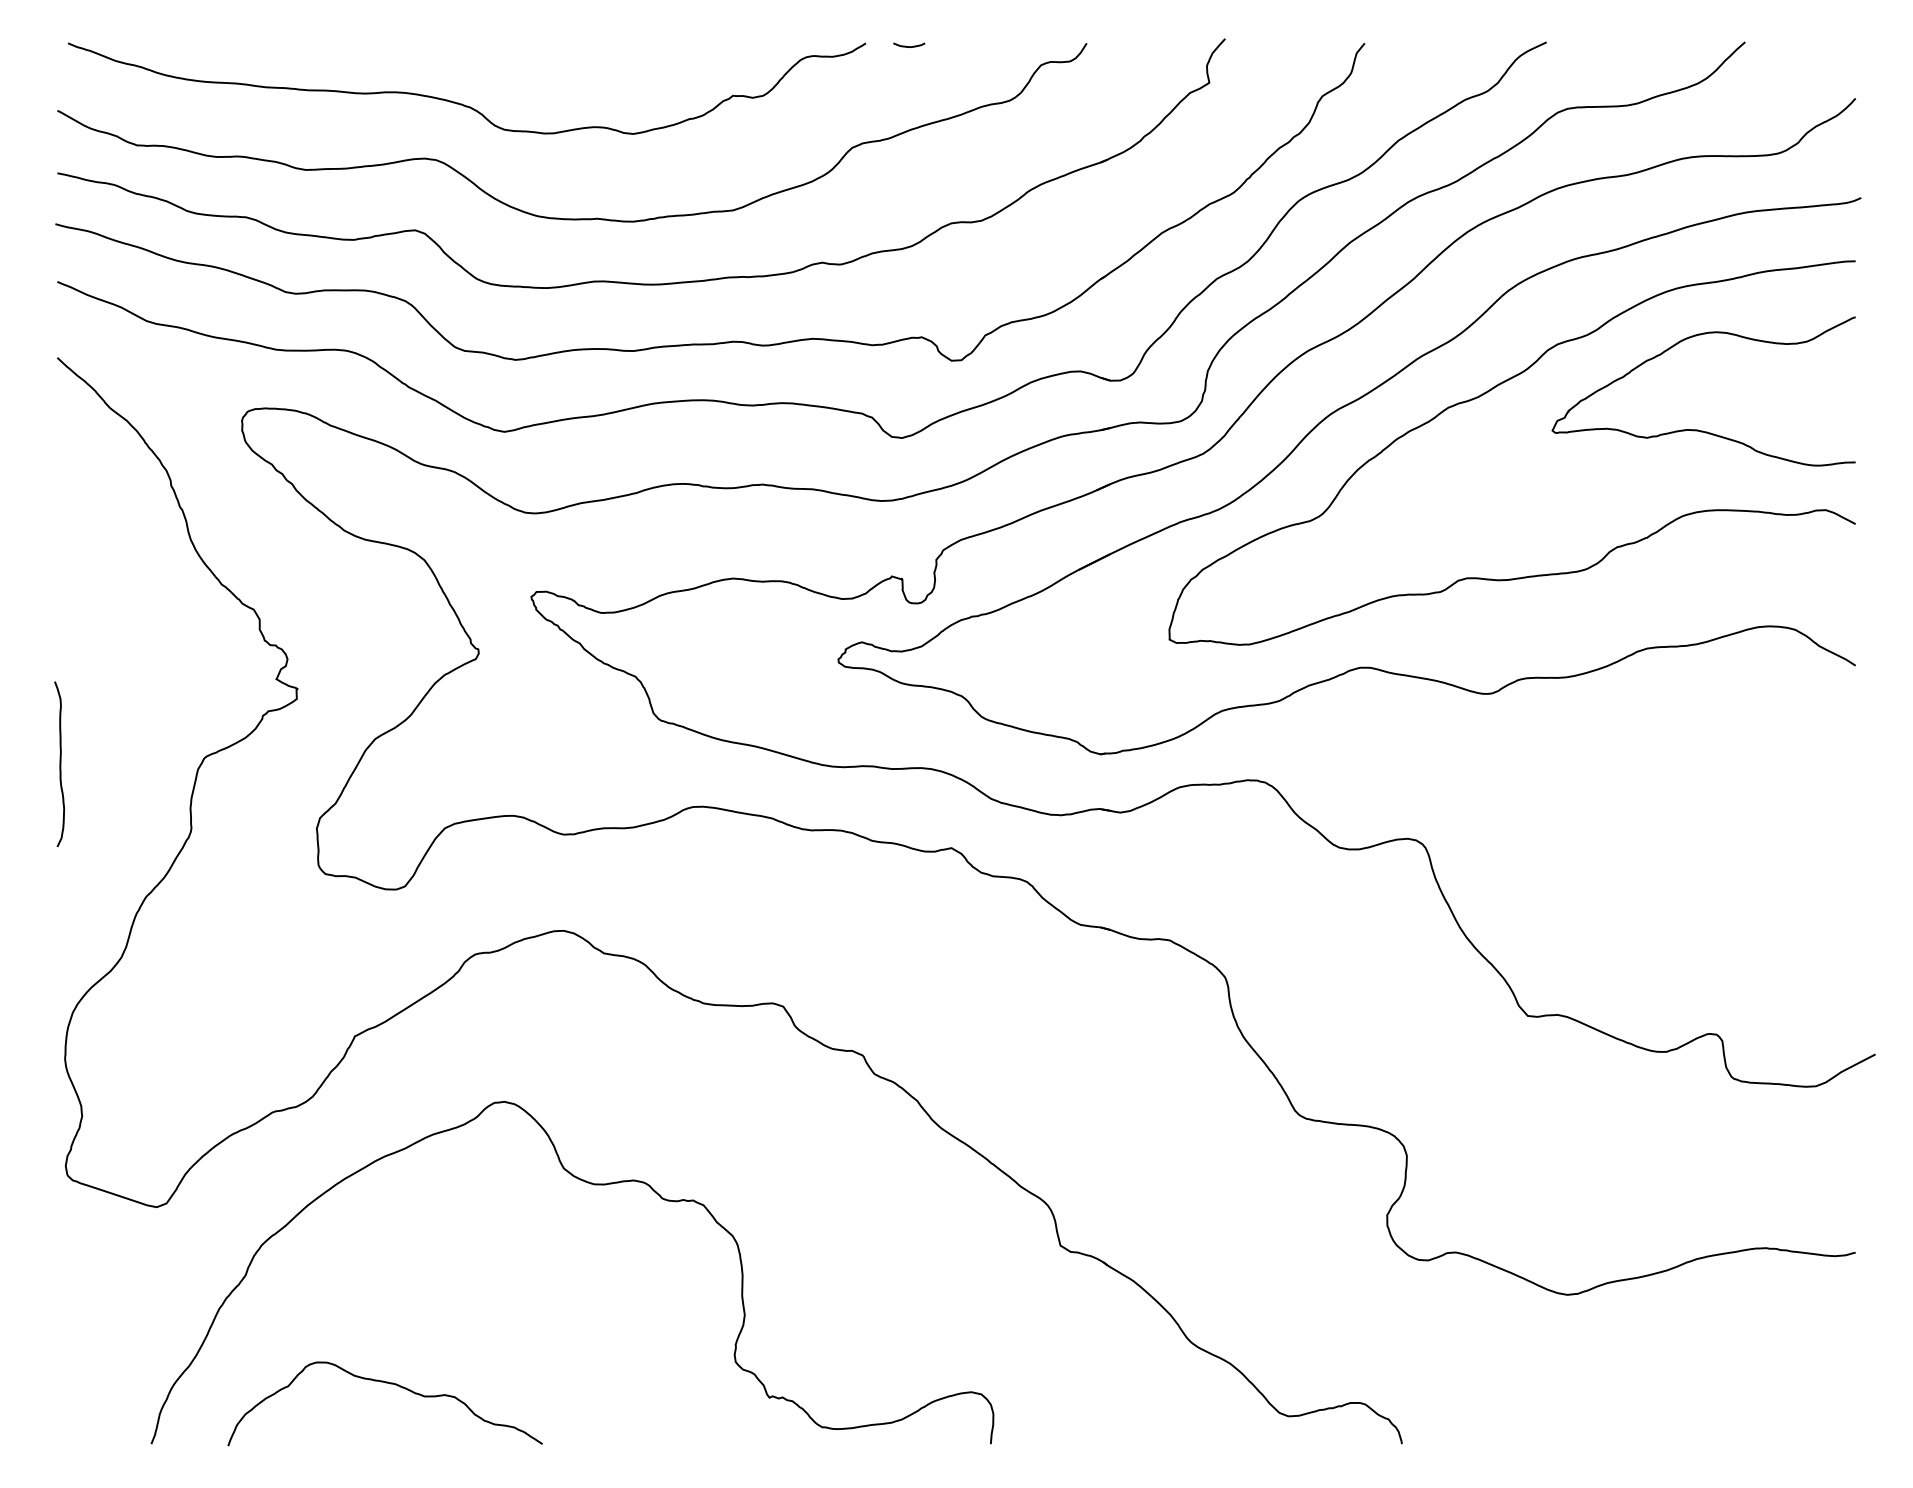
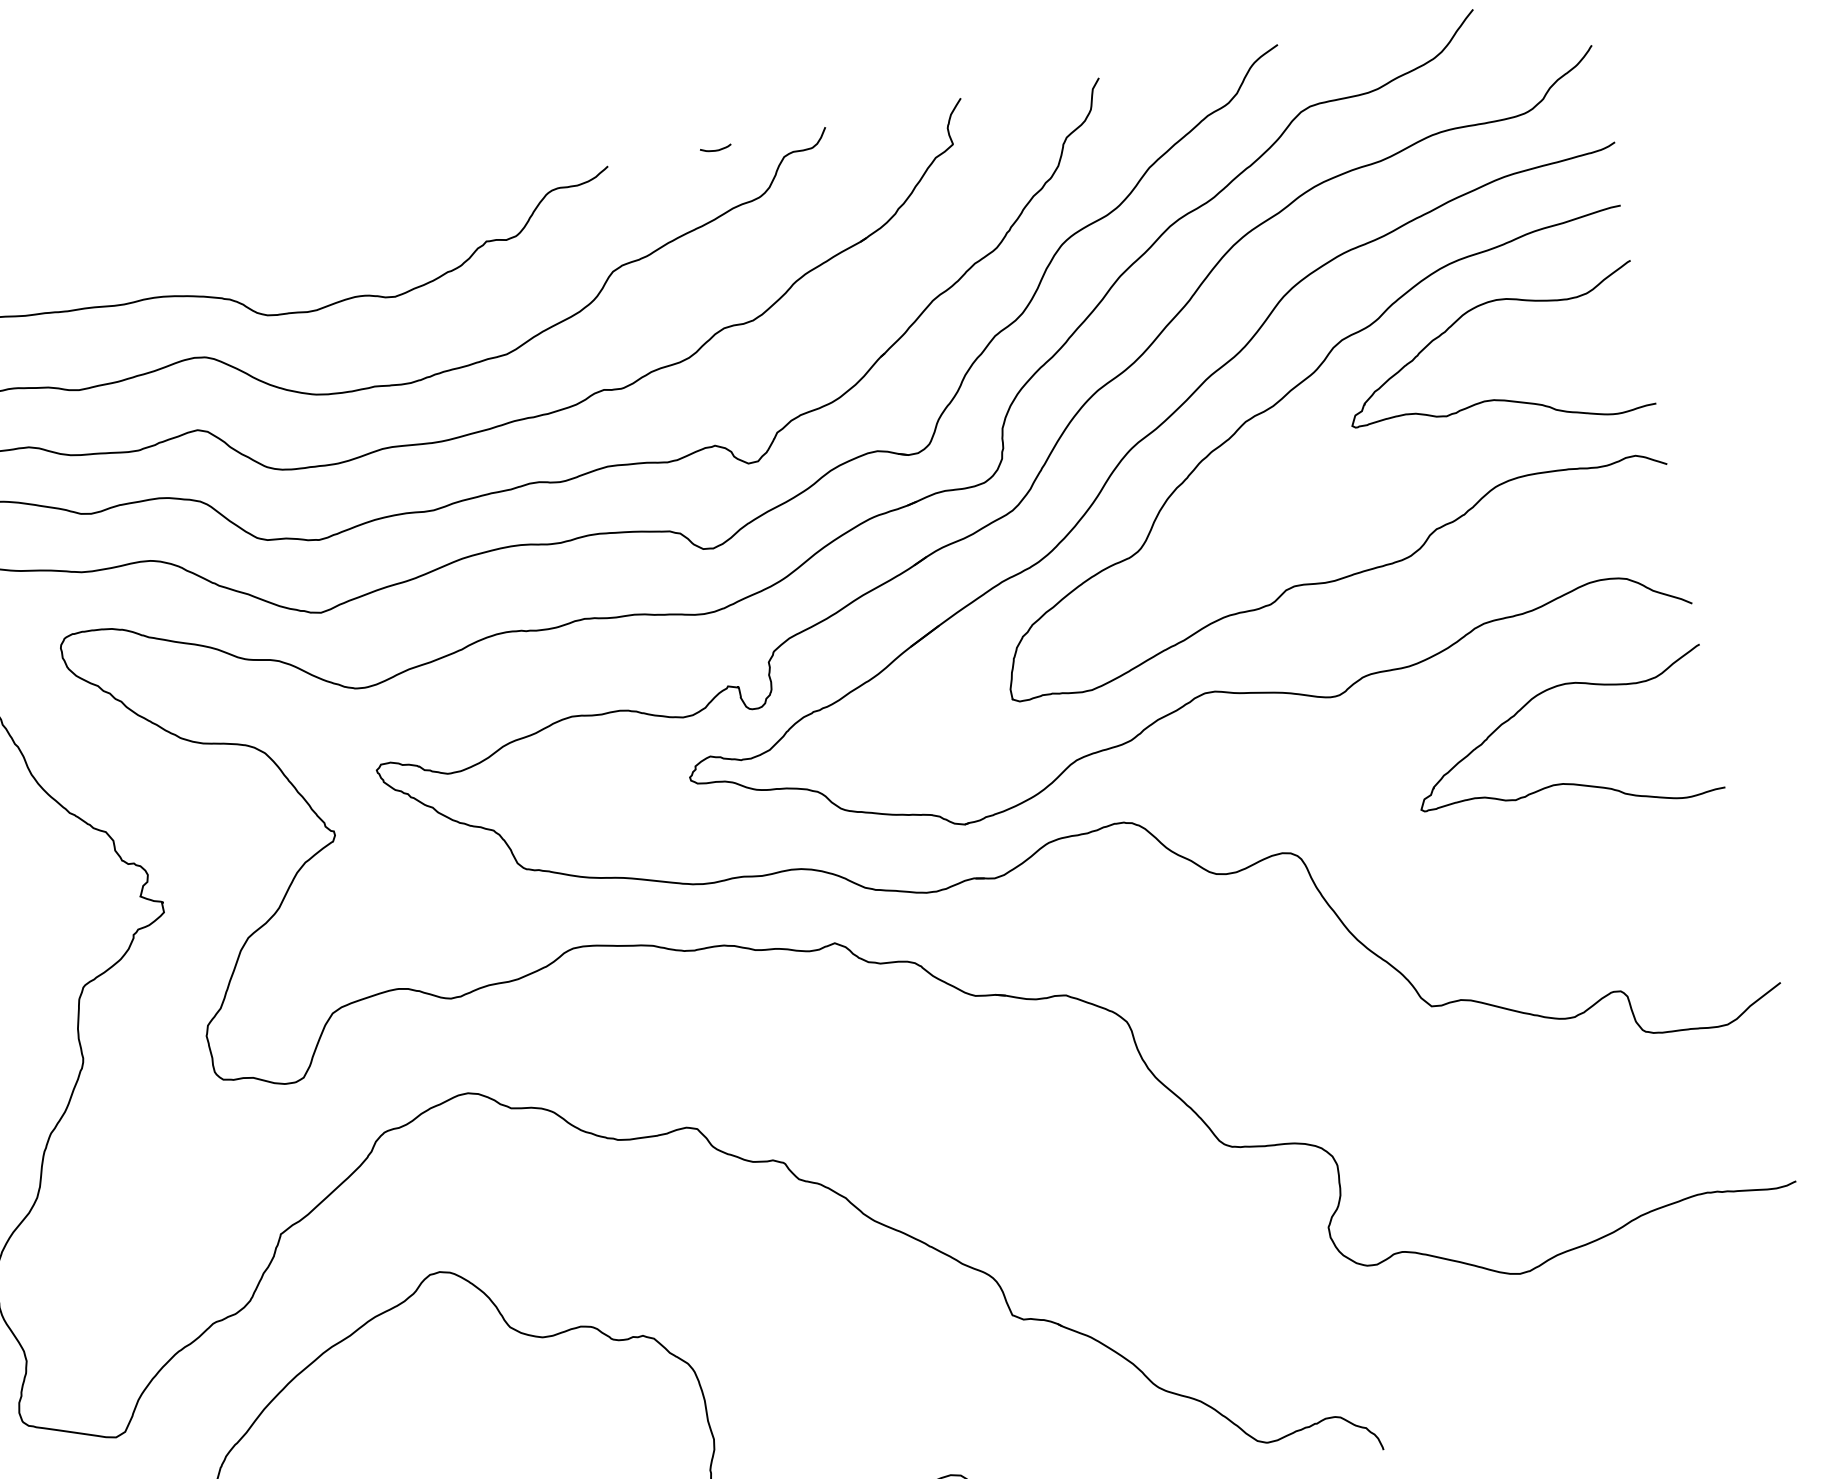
curve: (909, 46) -> (716, 150), moved
curve: (1698, 819) -> (1564, 782), added

